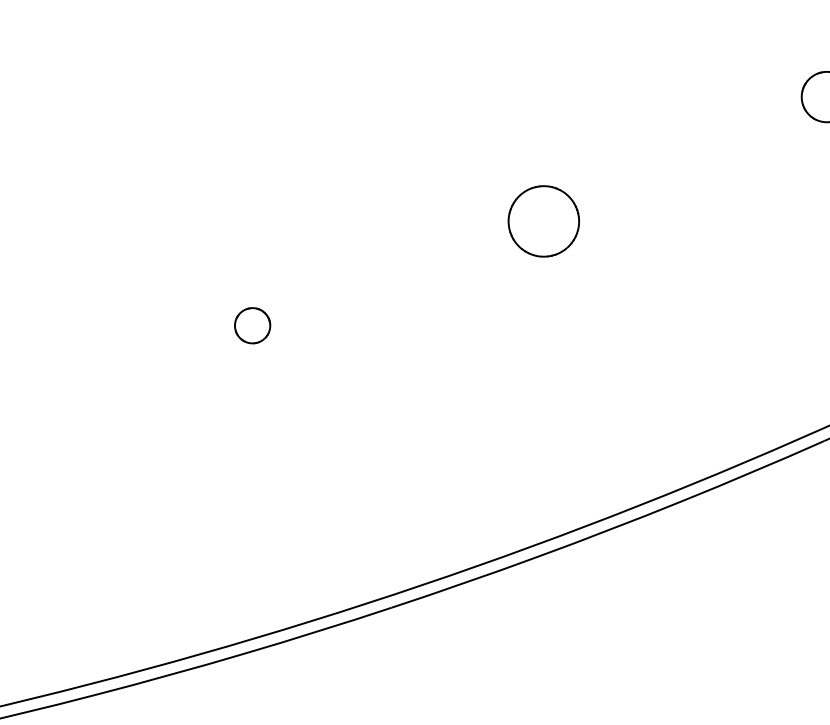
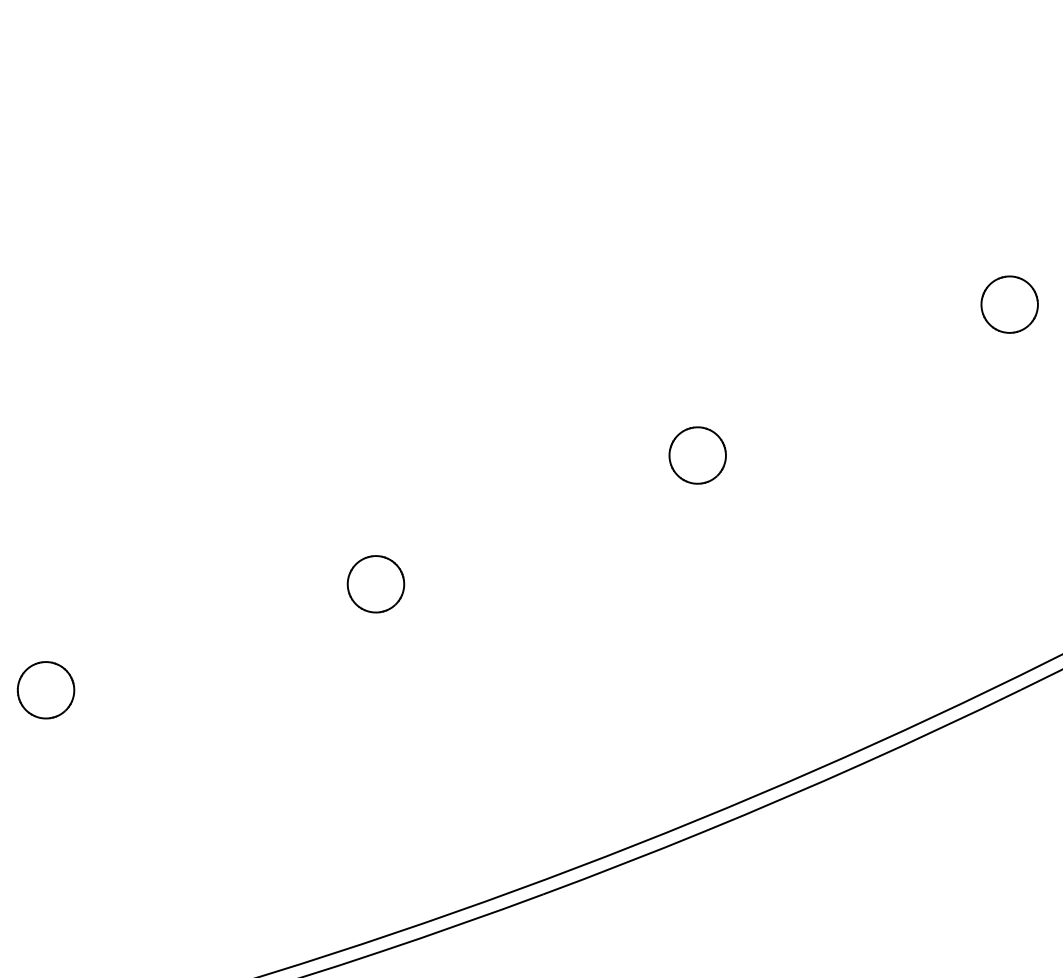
part: (543, 221) -> (697, 455), size x0.71
part: (252, 325) -> (375, 584), size x1.43

